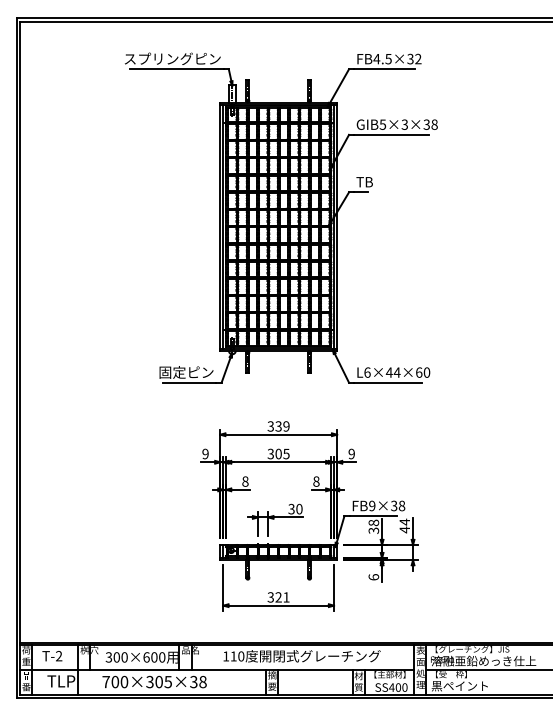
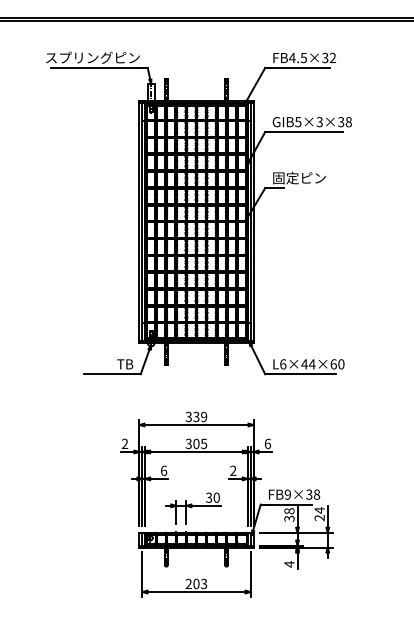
text: (383, 181) -> (298, 177), TB -> 固定ピン
text: (186, 372) -> (106, 364), 固定ピン -> TB
text: (351, 453) -> (267, 443), 9 -> 6
text: (205, 454) -> (124, 444), 9 -> 2
text: (245, 481) -> (164, 470), 8 -> 6
text: (316, 481) -> (233, 470), 8 -> 2
text: (404, 529) -> (319, 517), 44 -> 24
text: (373, 576) -> (289, 563), 6 -> 4
text: (278, 597) -> (196, 584), 321 -> 203

